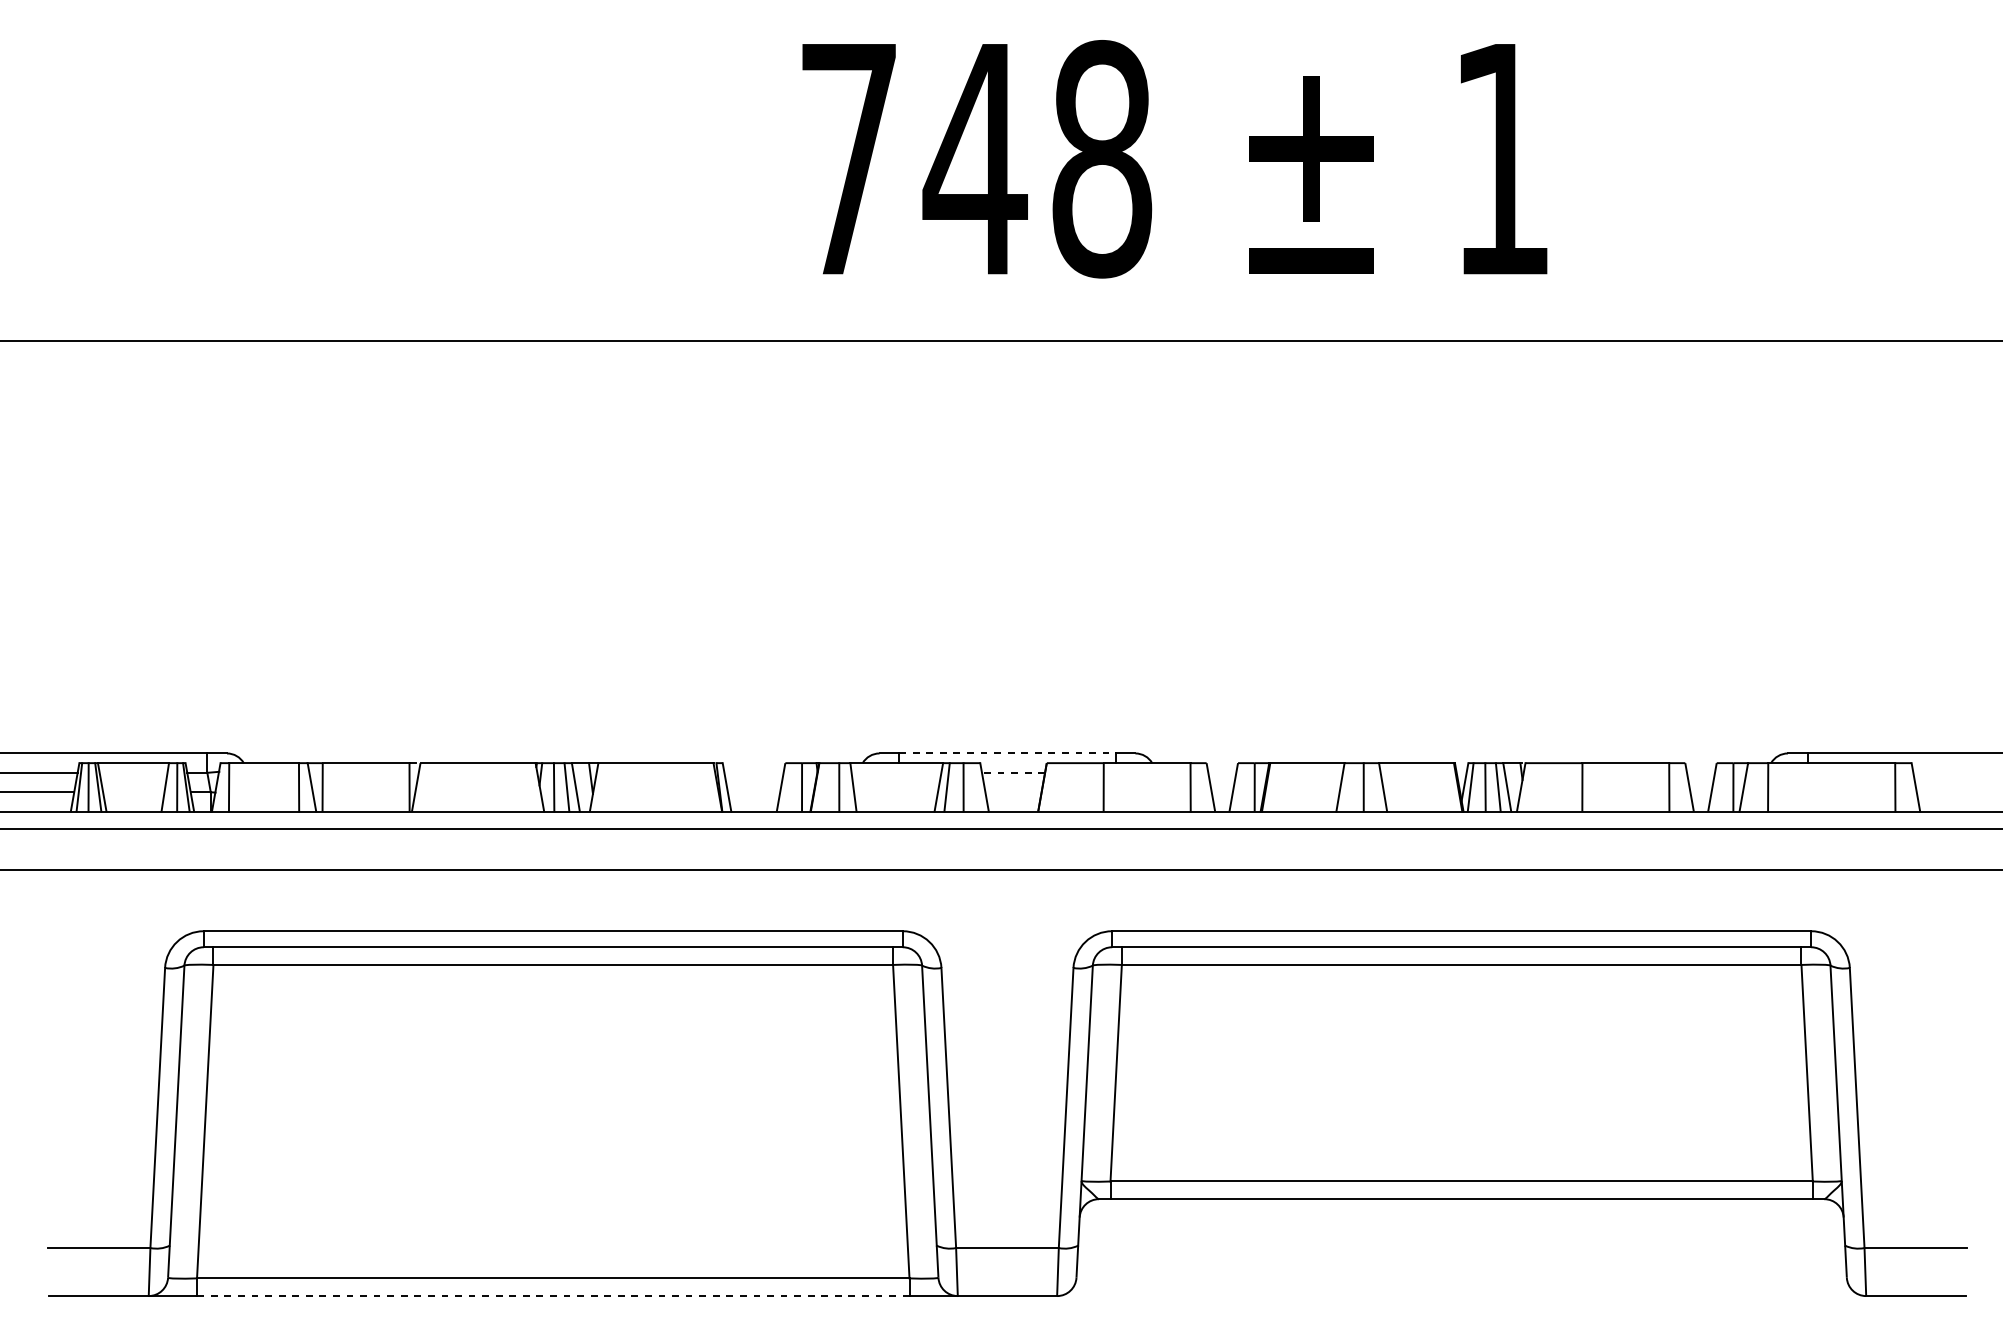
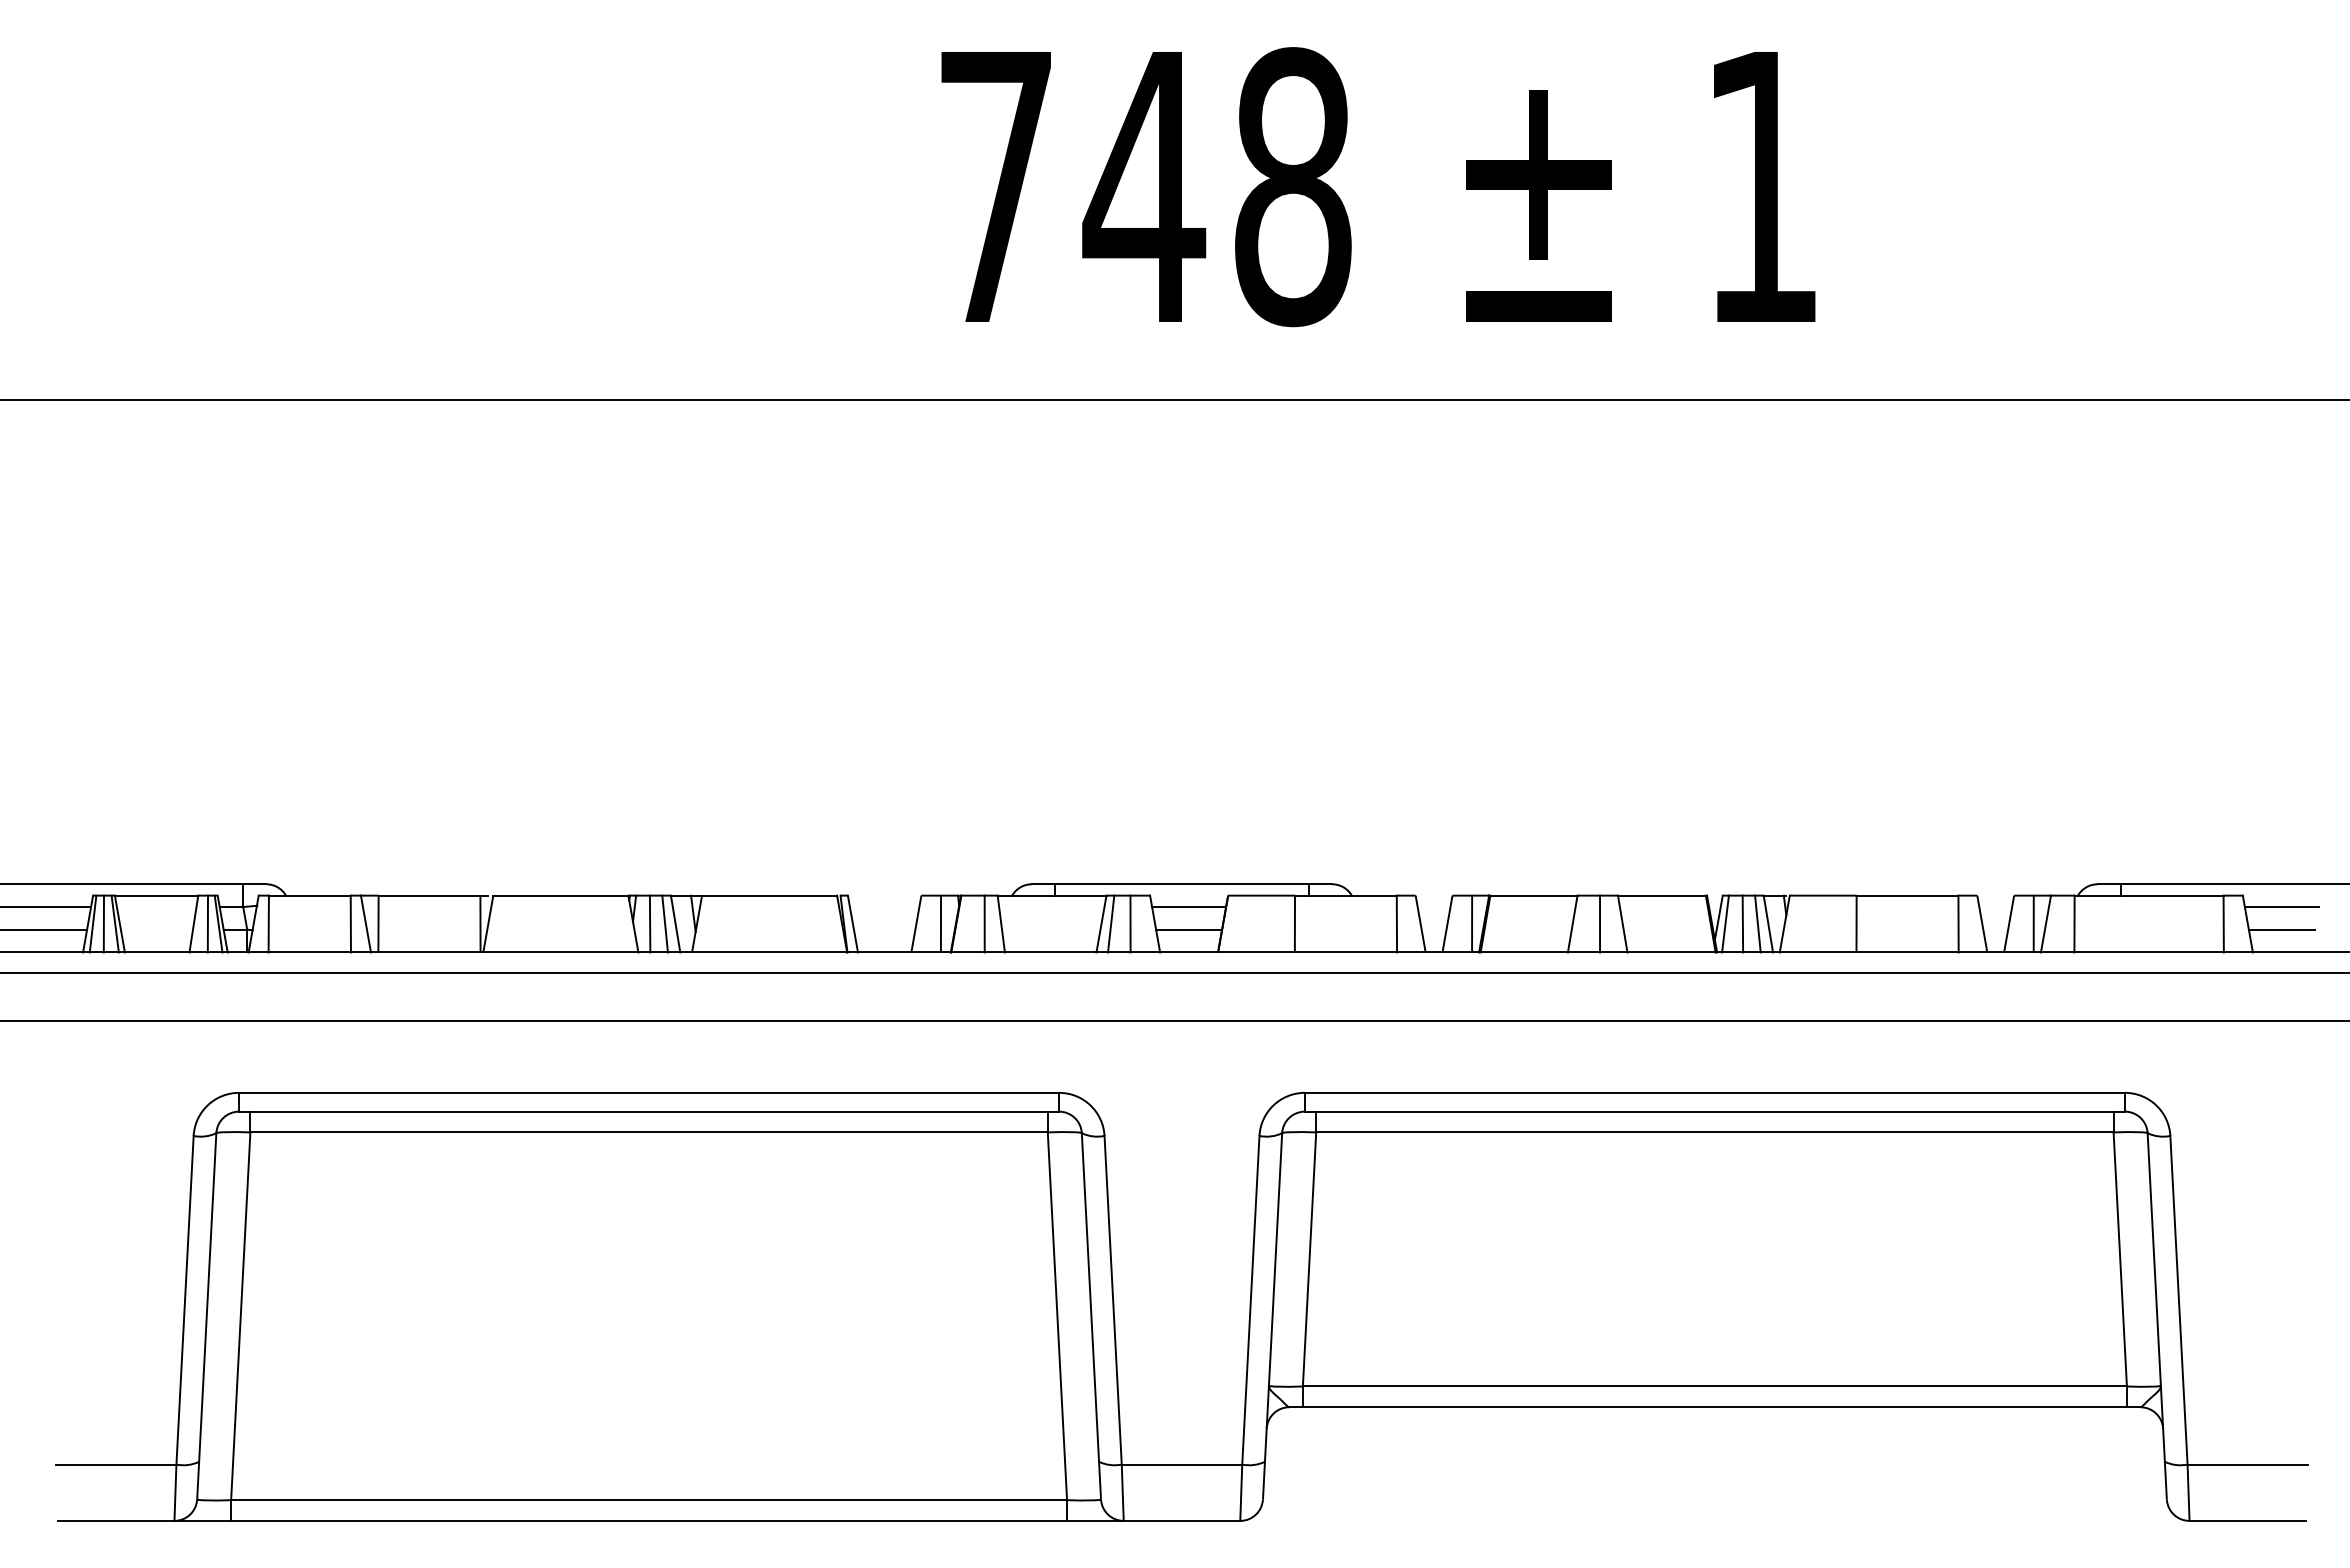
line: (1007, 753) -> (1182, 884), dashed -> solid
line: (1013, 773) -> (1188, 907), dashed -> solid
line: (1944, 773) -> (2281, 907), added
line: (1013, 792) -> (1189, 929), added
line: (1944, 792) -> (2281, 929), added
line: (553, 1295) -> (649, 1520), dashed -> solid

